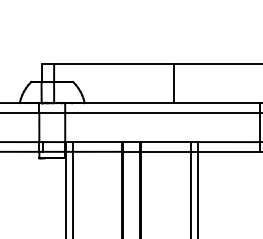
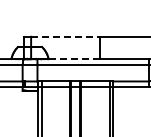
line: (114, 63) -> (65, 36), solid -> dashed
line: (128, 103) -> (73, 59), solid -> dashed

